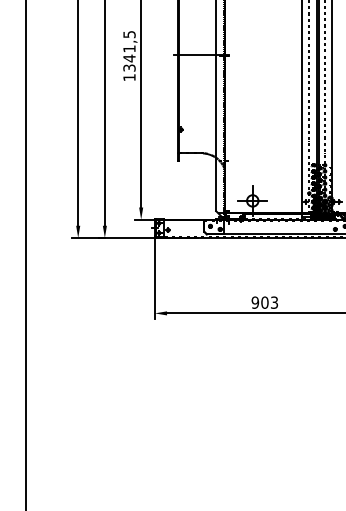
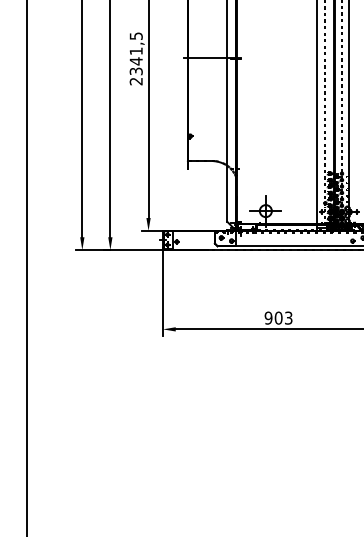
text: (129, 77) -> (136, 81), 1341,5 -> 2341,5

